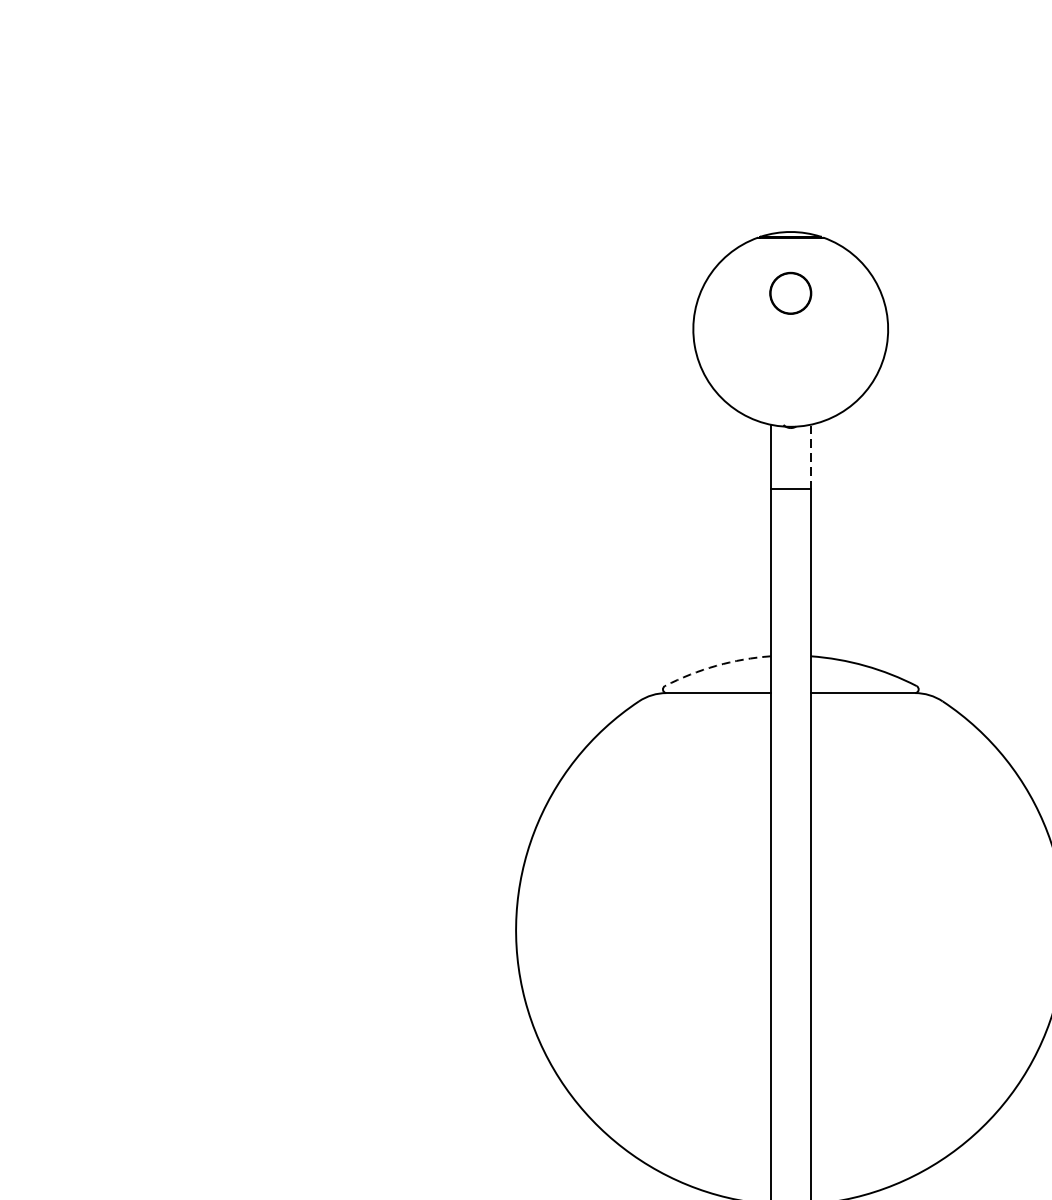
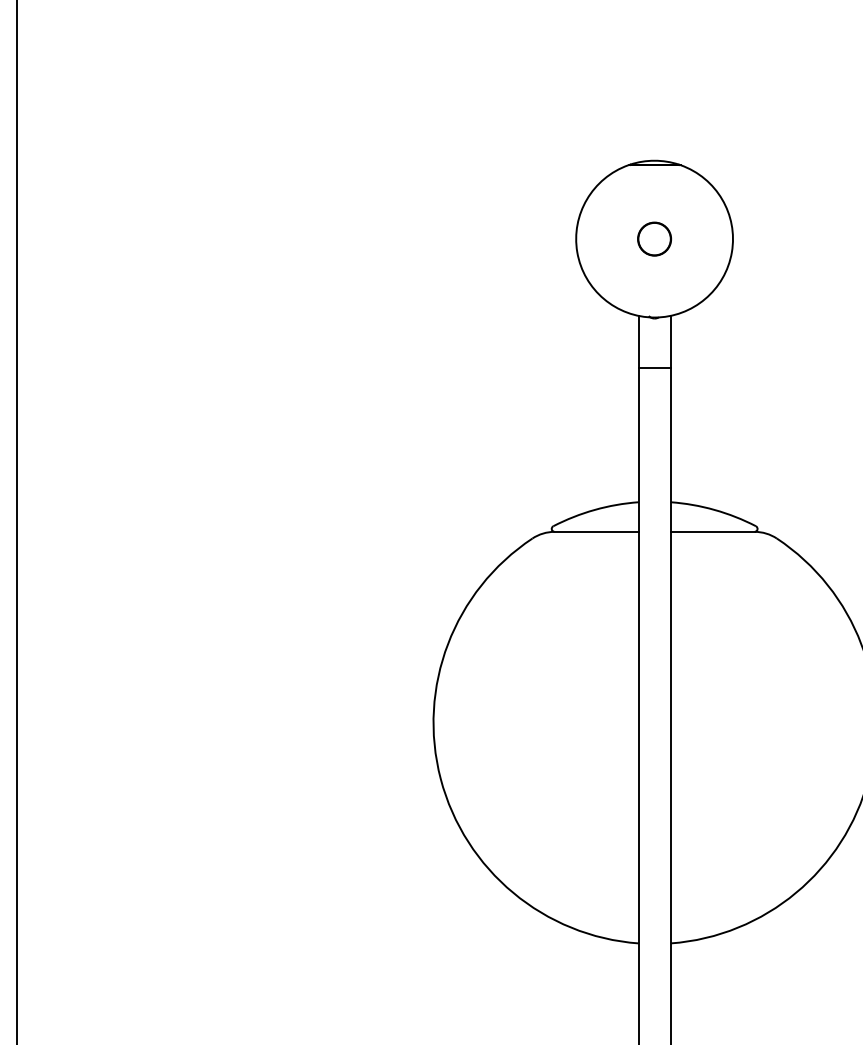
circle: (790, 292) -> (654, 238), moved
line: (810, 456) -> (670, 341), dashed -> solid
arc: (716, 665) -> (594, 509), dashed -> solid

